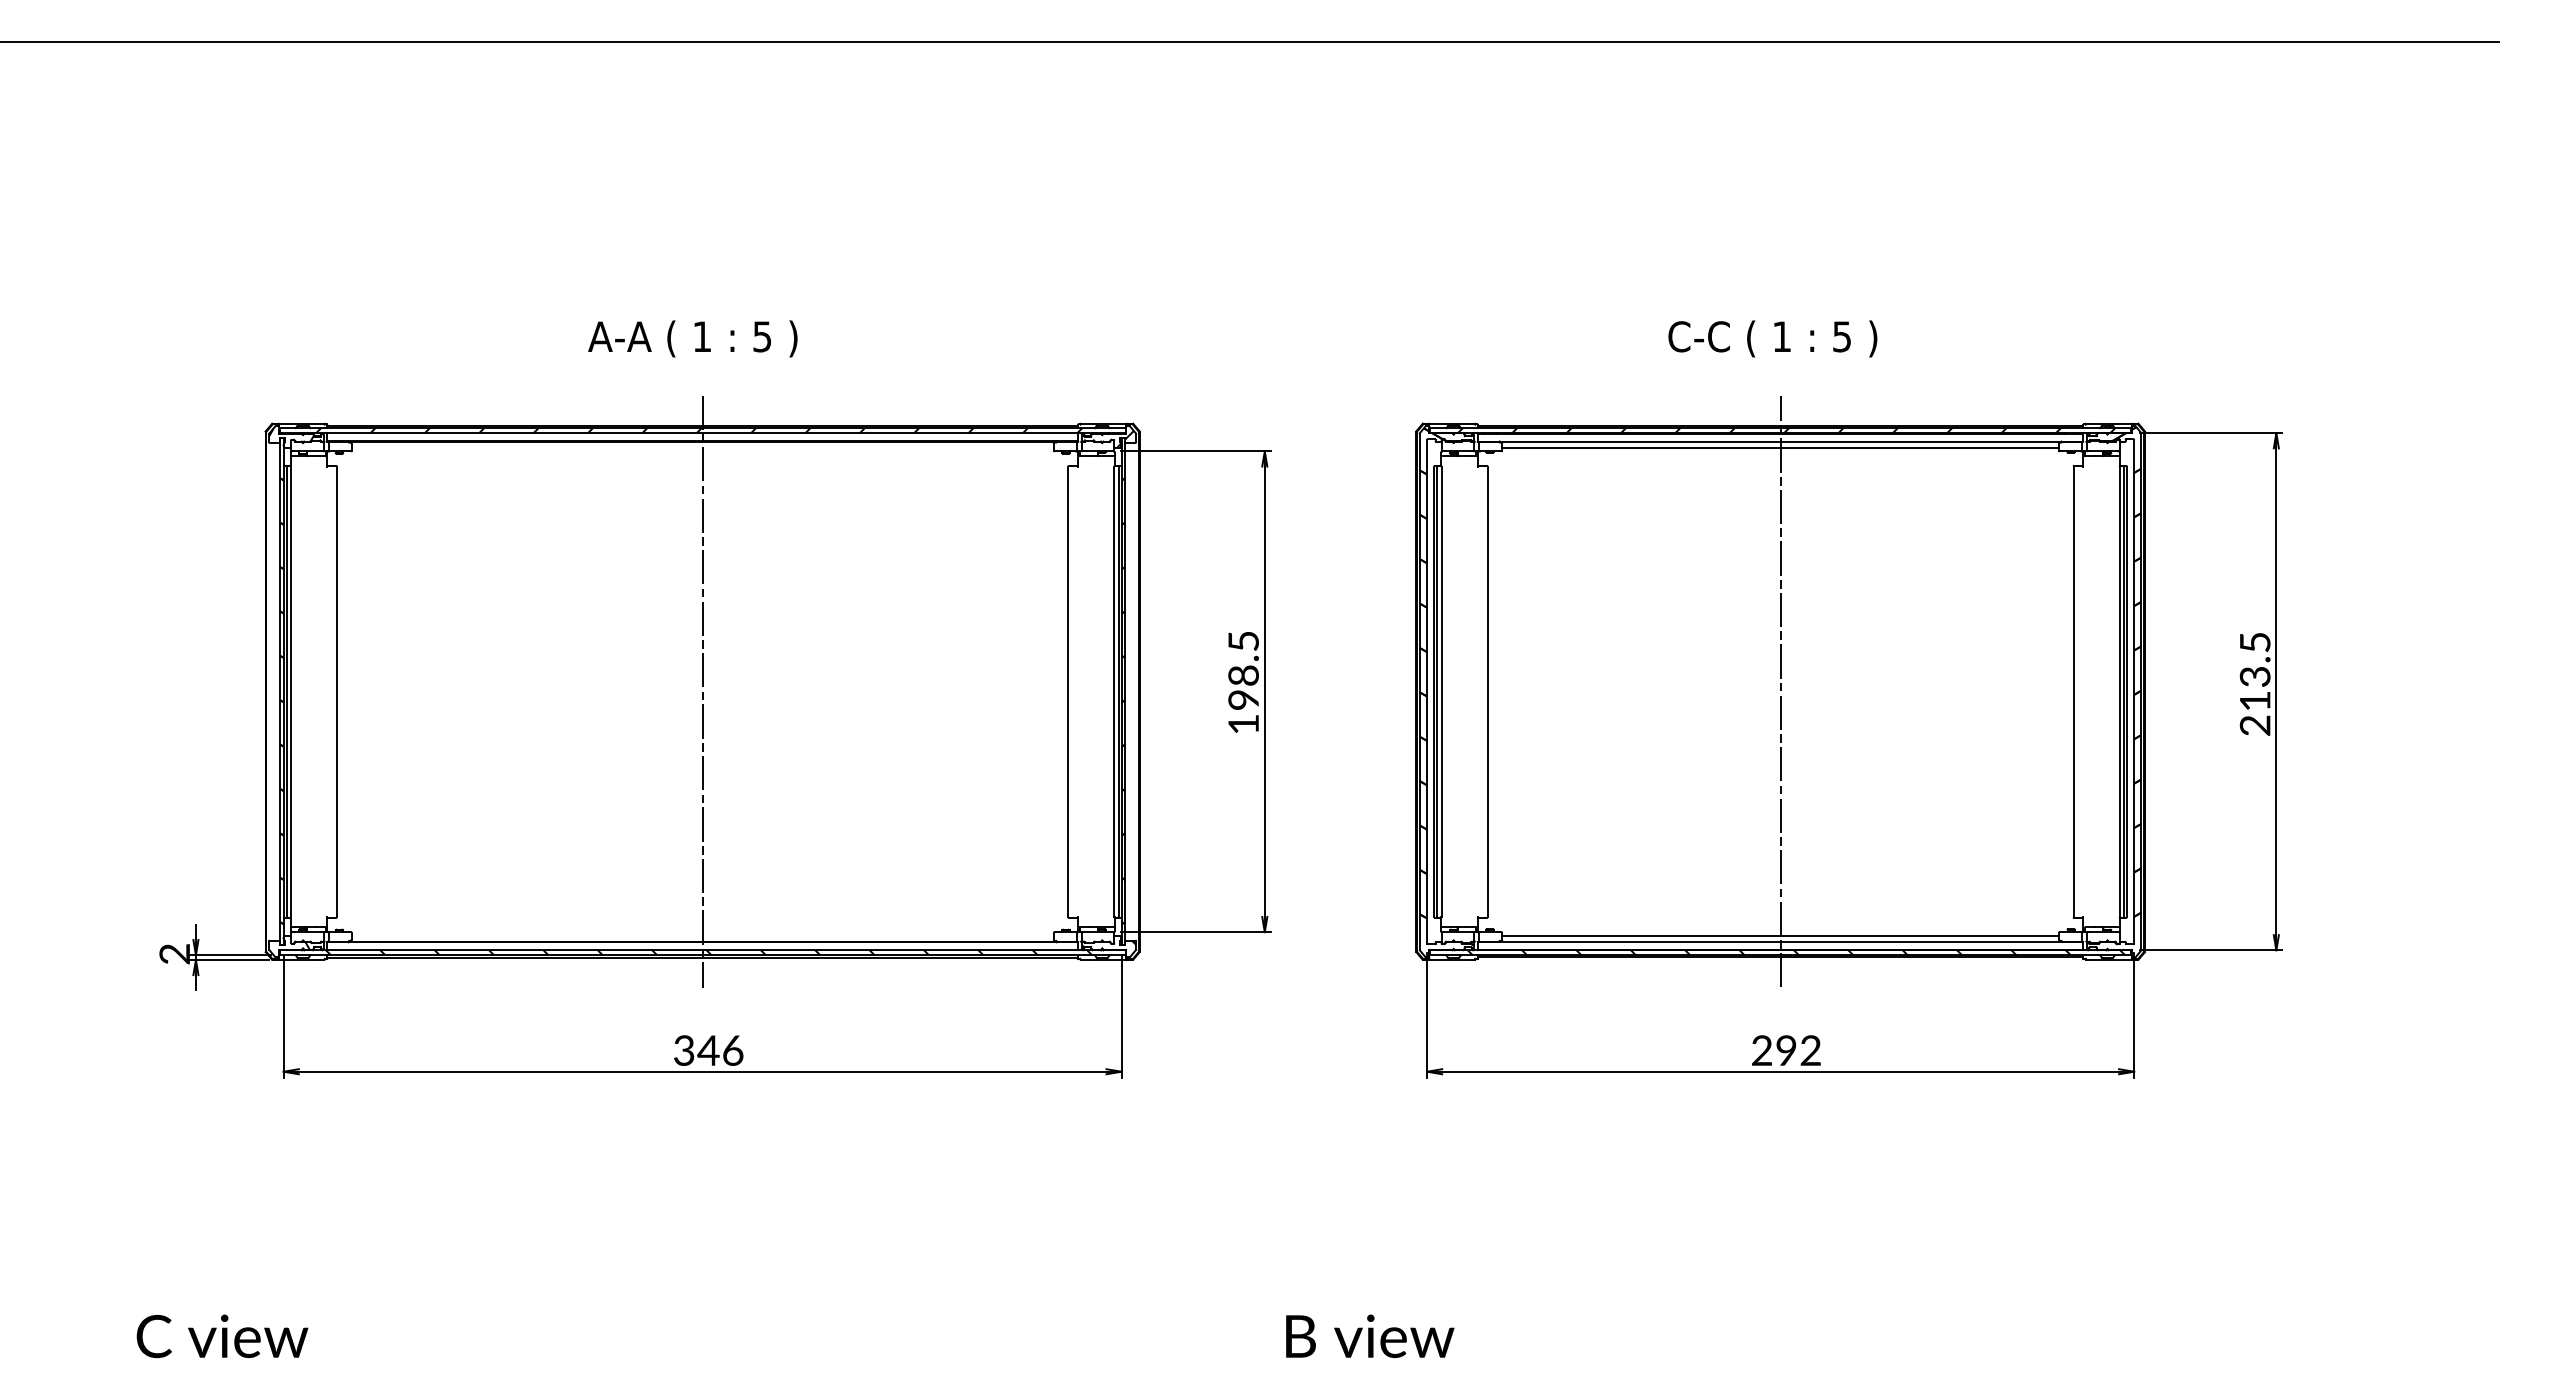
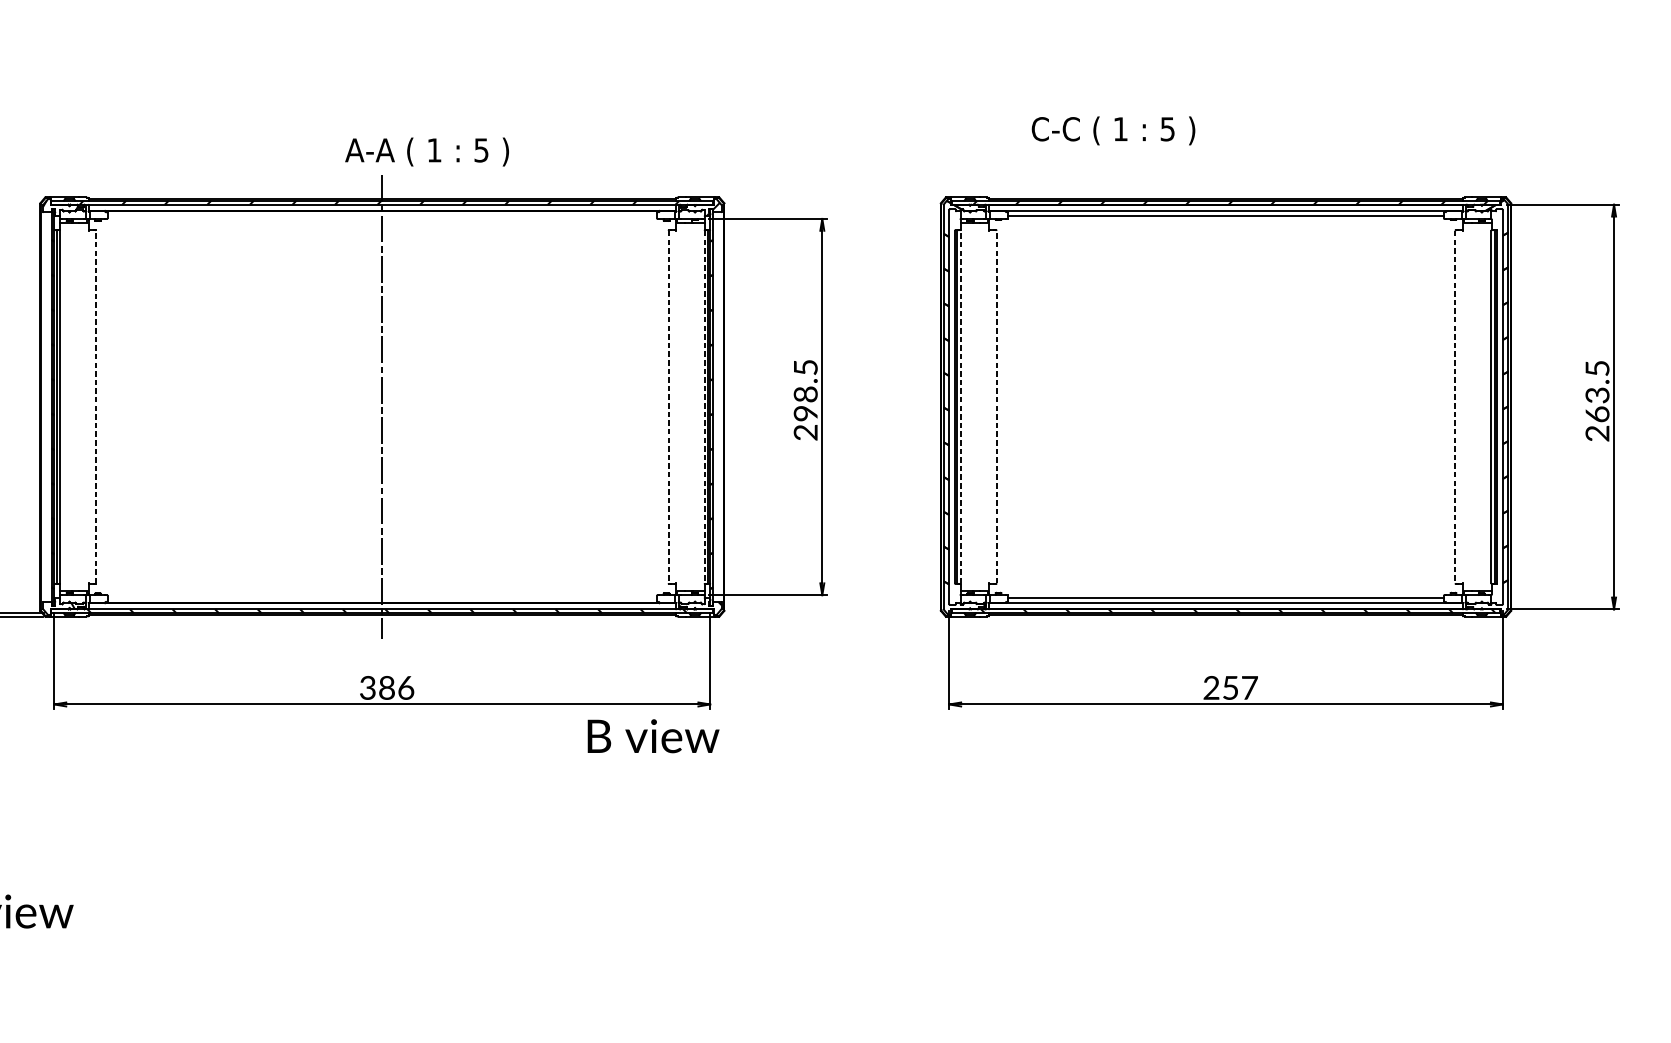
text: (692, 338) -> (426, 151), moved
text: (1772, 338) -> (1113, 130), moved
line: (337, 691) -> (96, 406), solid -> dashed
line: (1441, 691) -> (960, 406), solid -> dashed
line: (1487, 691) -> (996, 406), solid -> dashed
line: (1780, 691) -> (1225, 406), removed
line: (1068, 692) -> (668, 407), solid -> dashed
line: (1114, 692) -> (704, 407), solid -> dashed
line: (2073, 692) -> (1455, 407), solid -> dashed
text: (2255, 701) -> (1597, 414), 213.5 -> 263.5
text: (1243, 724) -> (805, 432), 198.5 -> 298.5
text: (708, 1050) -> (386, 687), 346 -> 386
text: (1798, 1050) -> (1240, 687), 292 -> 257
text: (1370, 1335) -> (653, 735), moved

